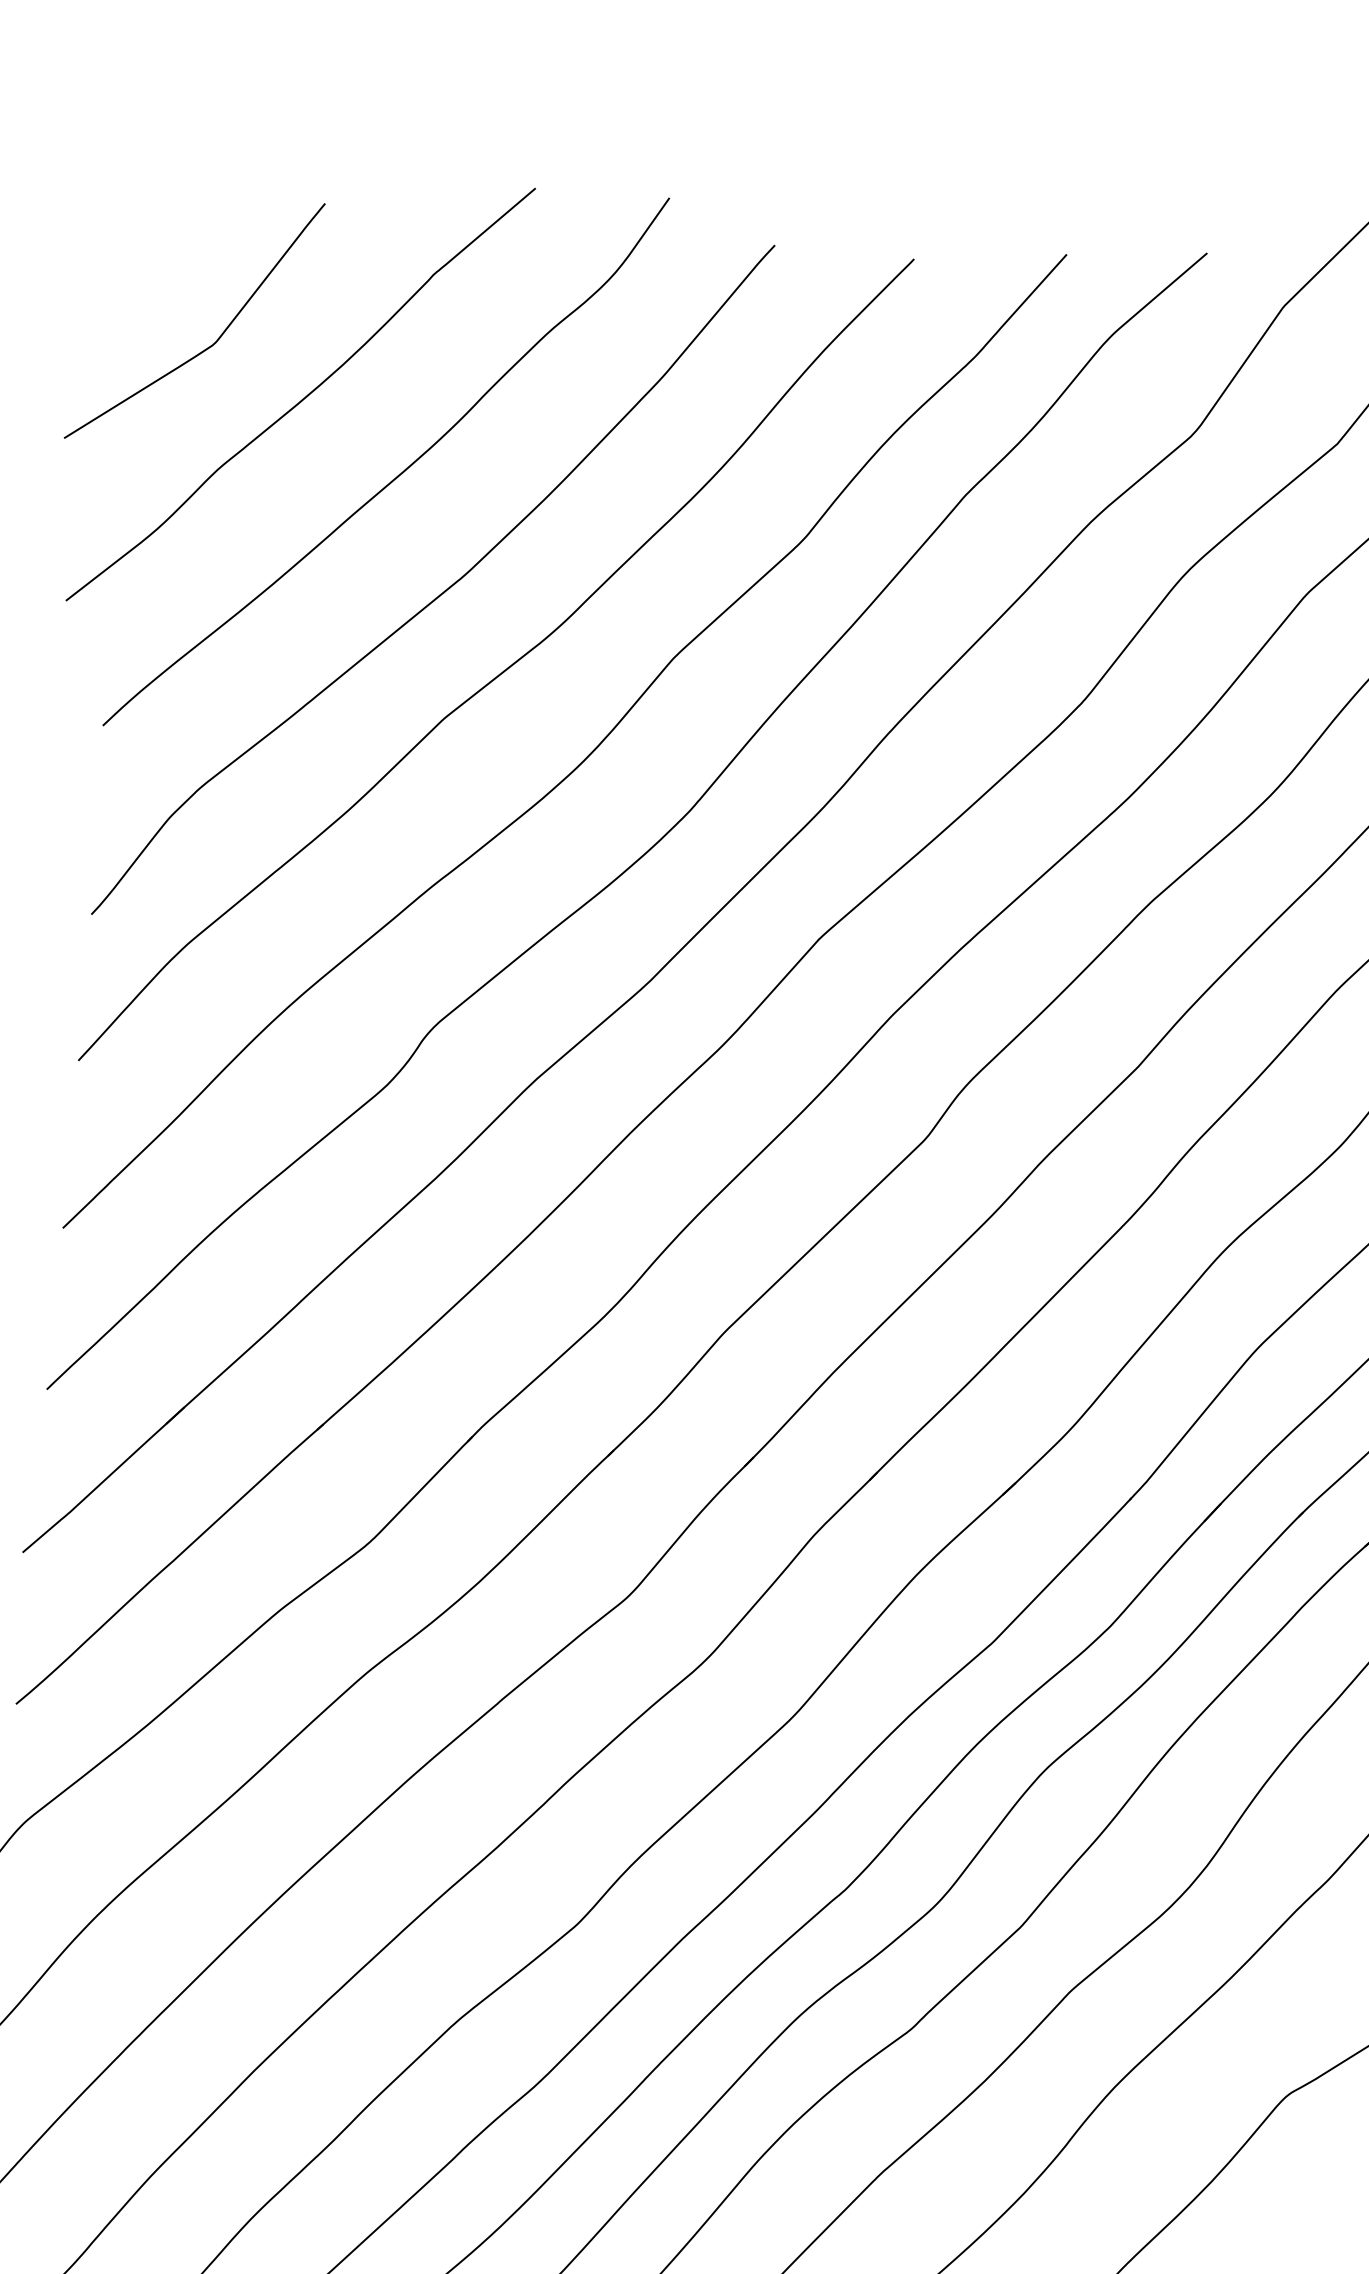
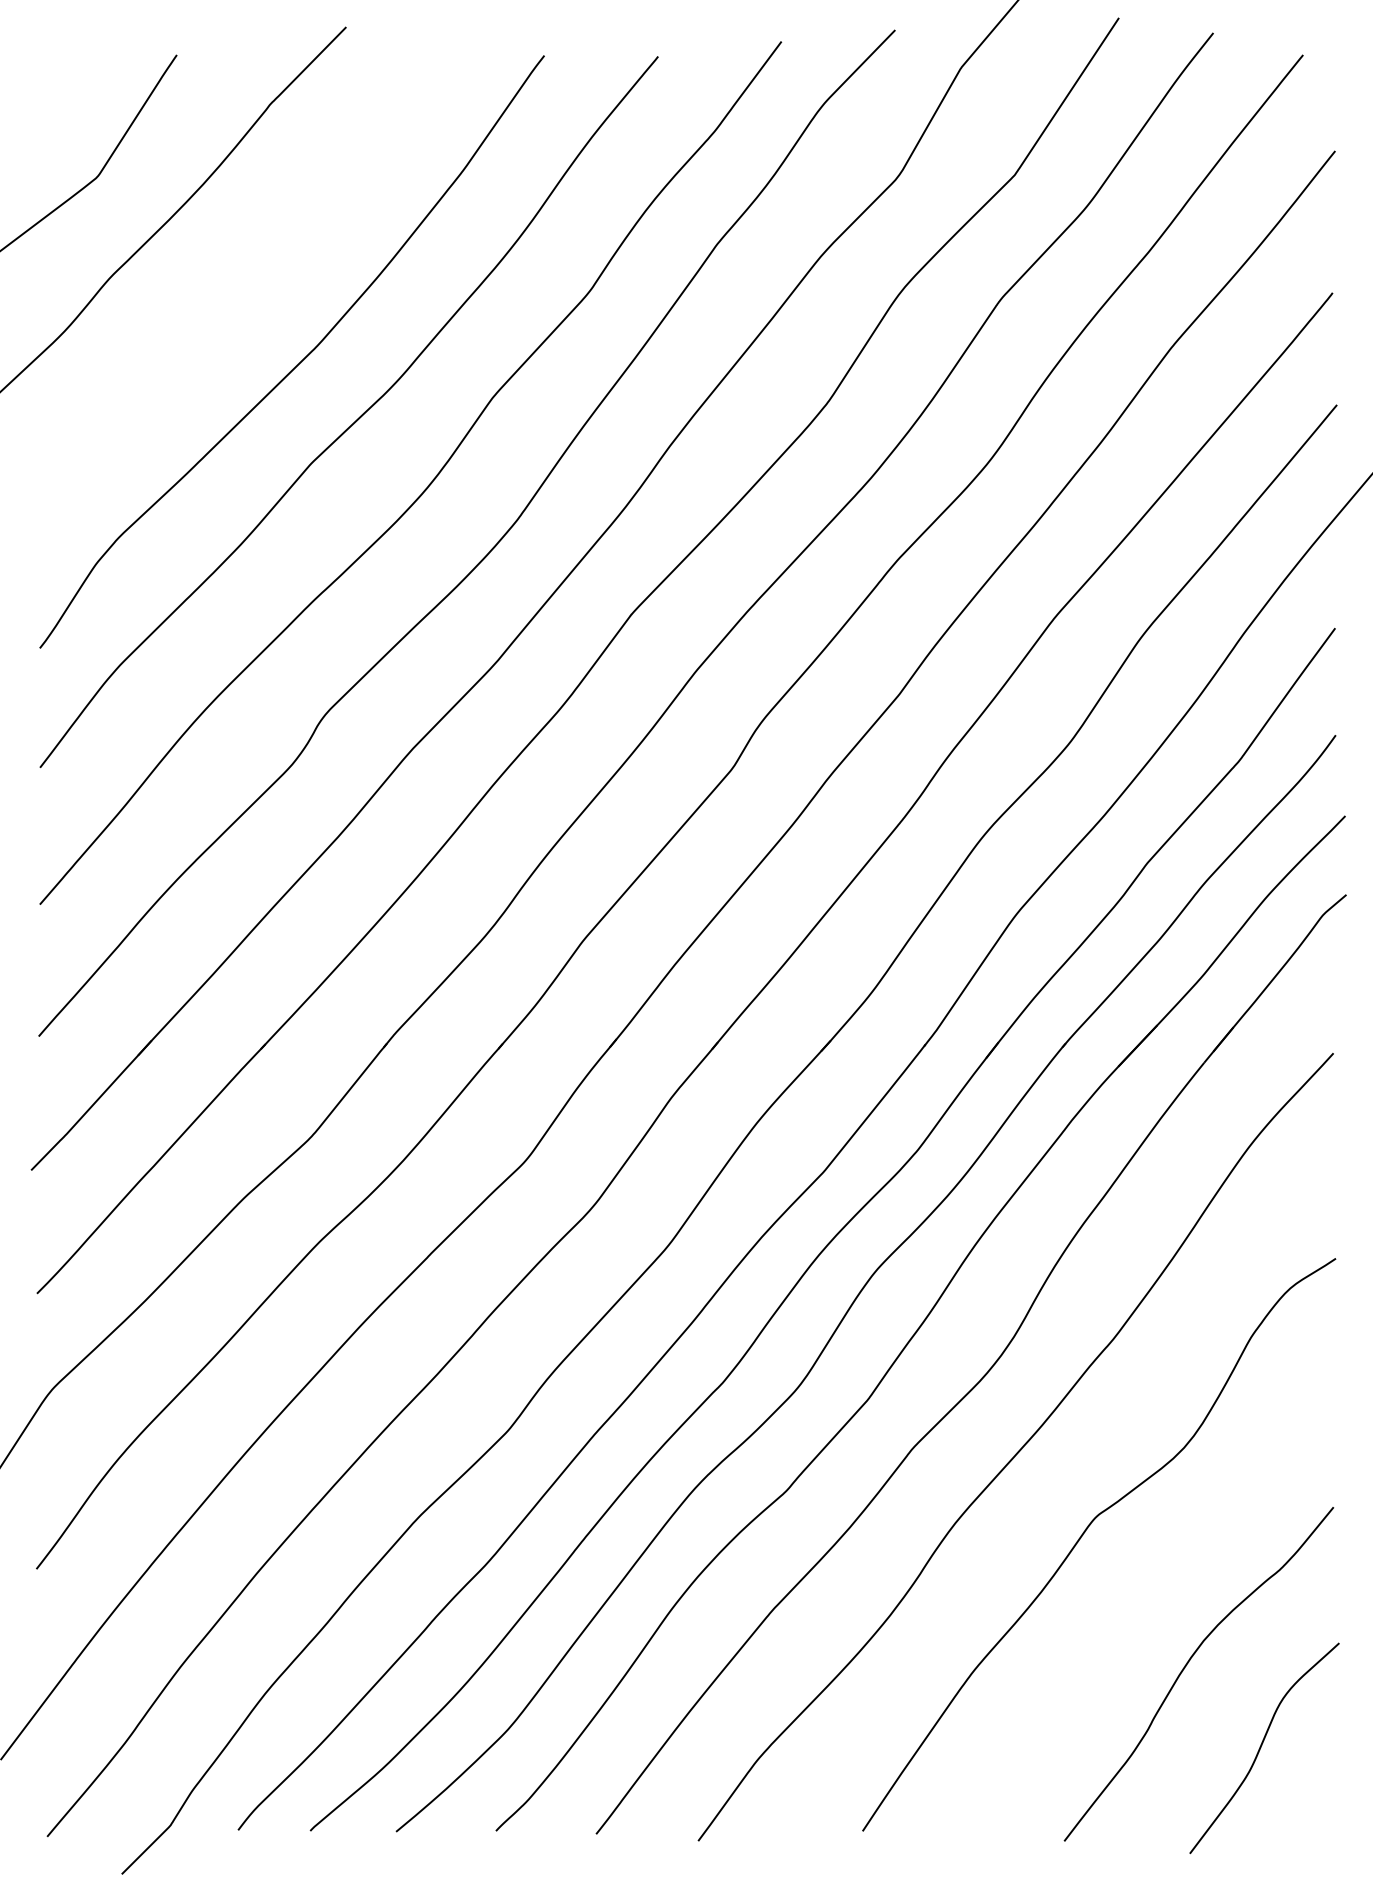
curve: (397, 474) -> (255, 269), removed

